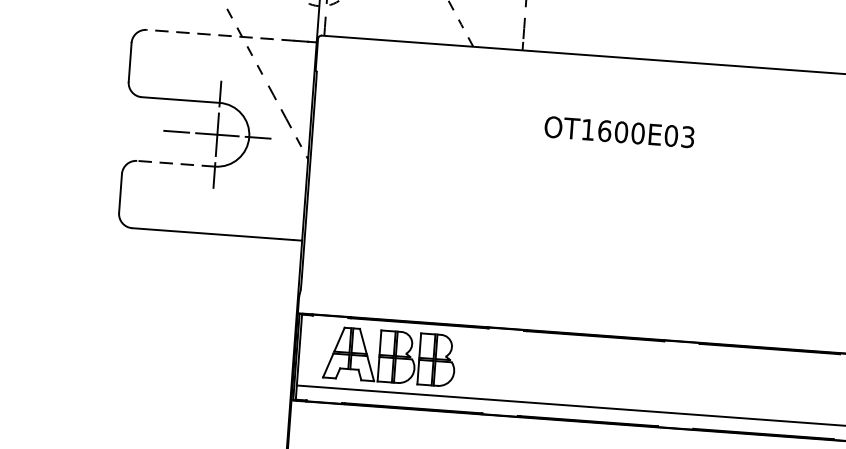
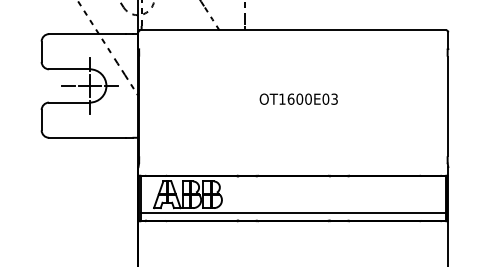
line: (220, 36) -> (87, 34), dashed -> solid
text: (619, 130) -> (298, 98), moved
line: (174, 163) -> (68, 102), dashed -> solid

